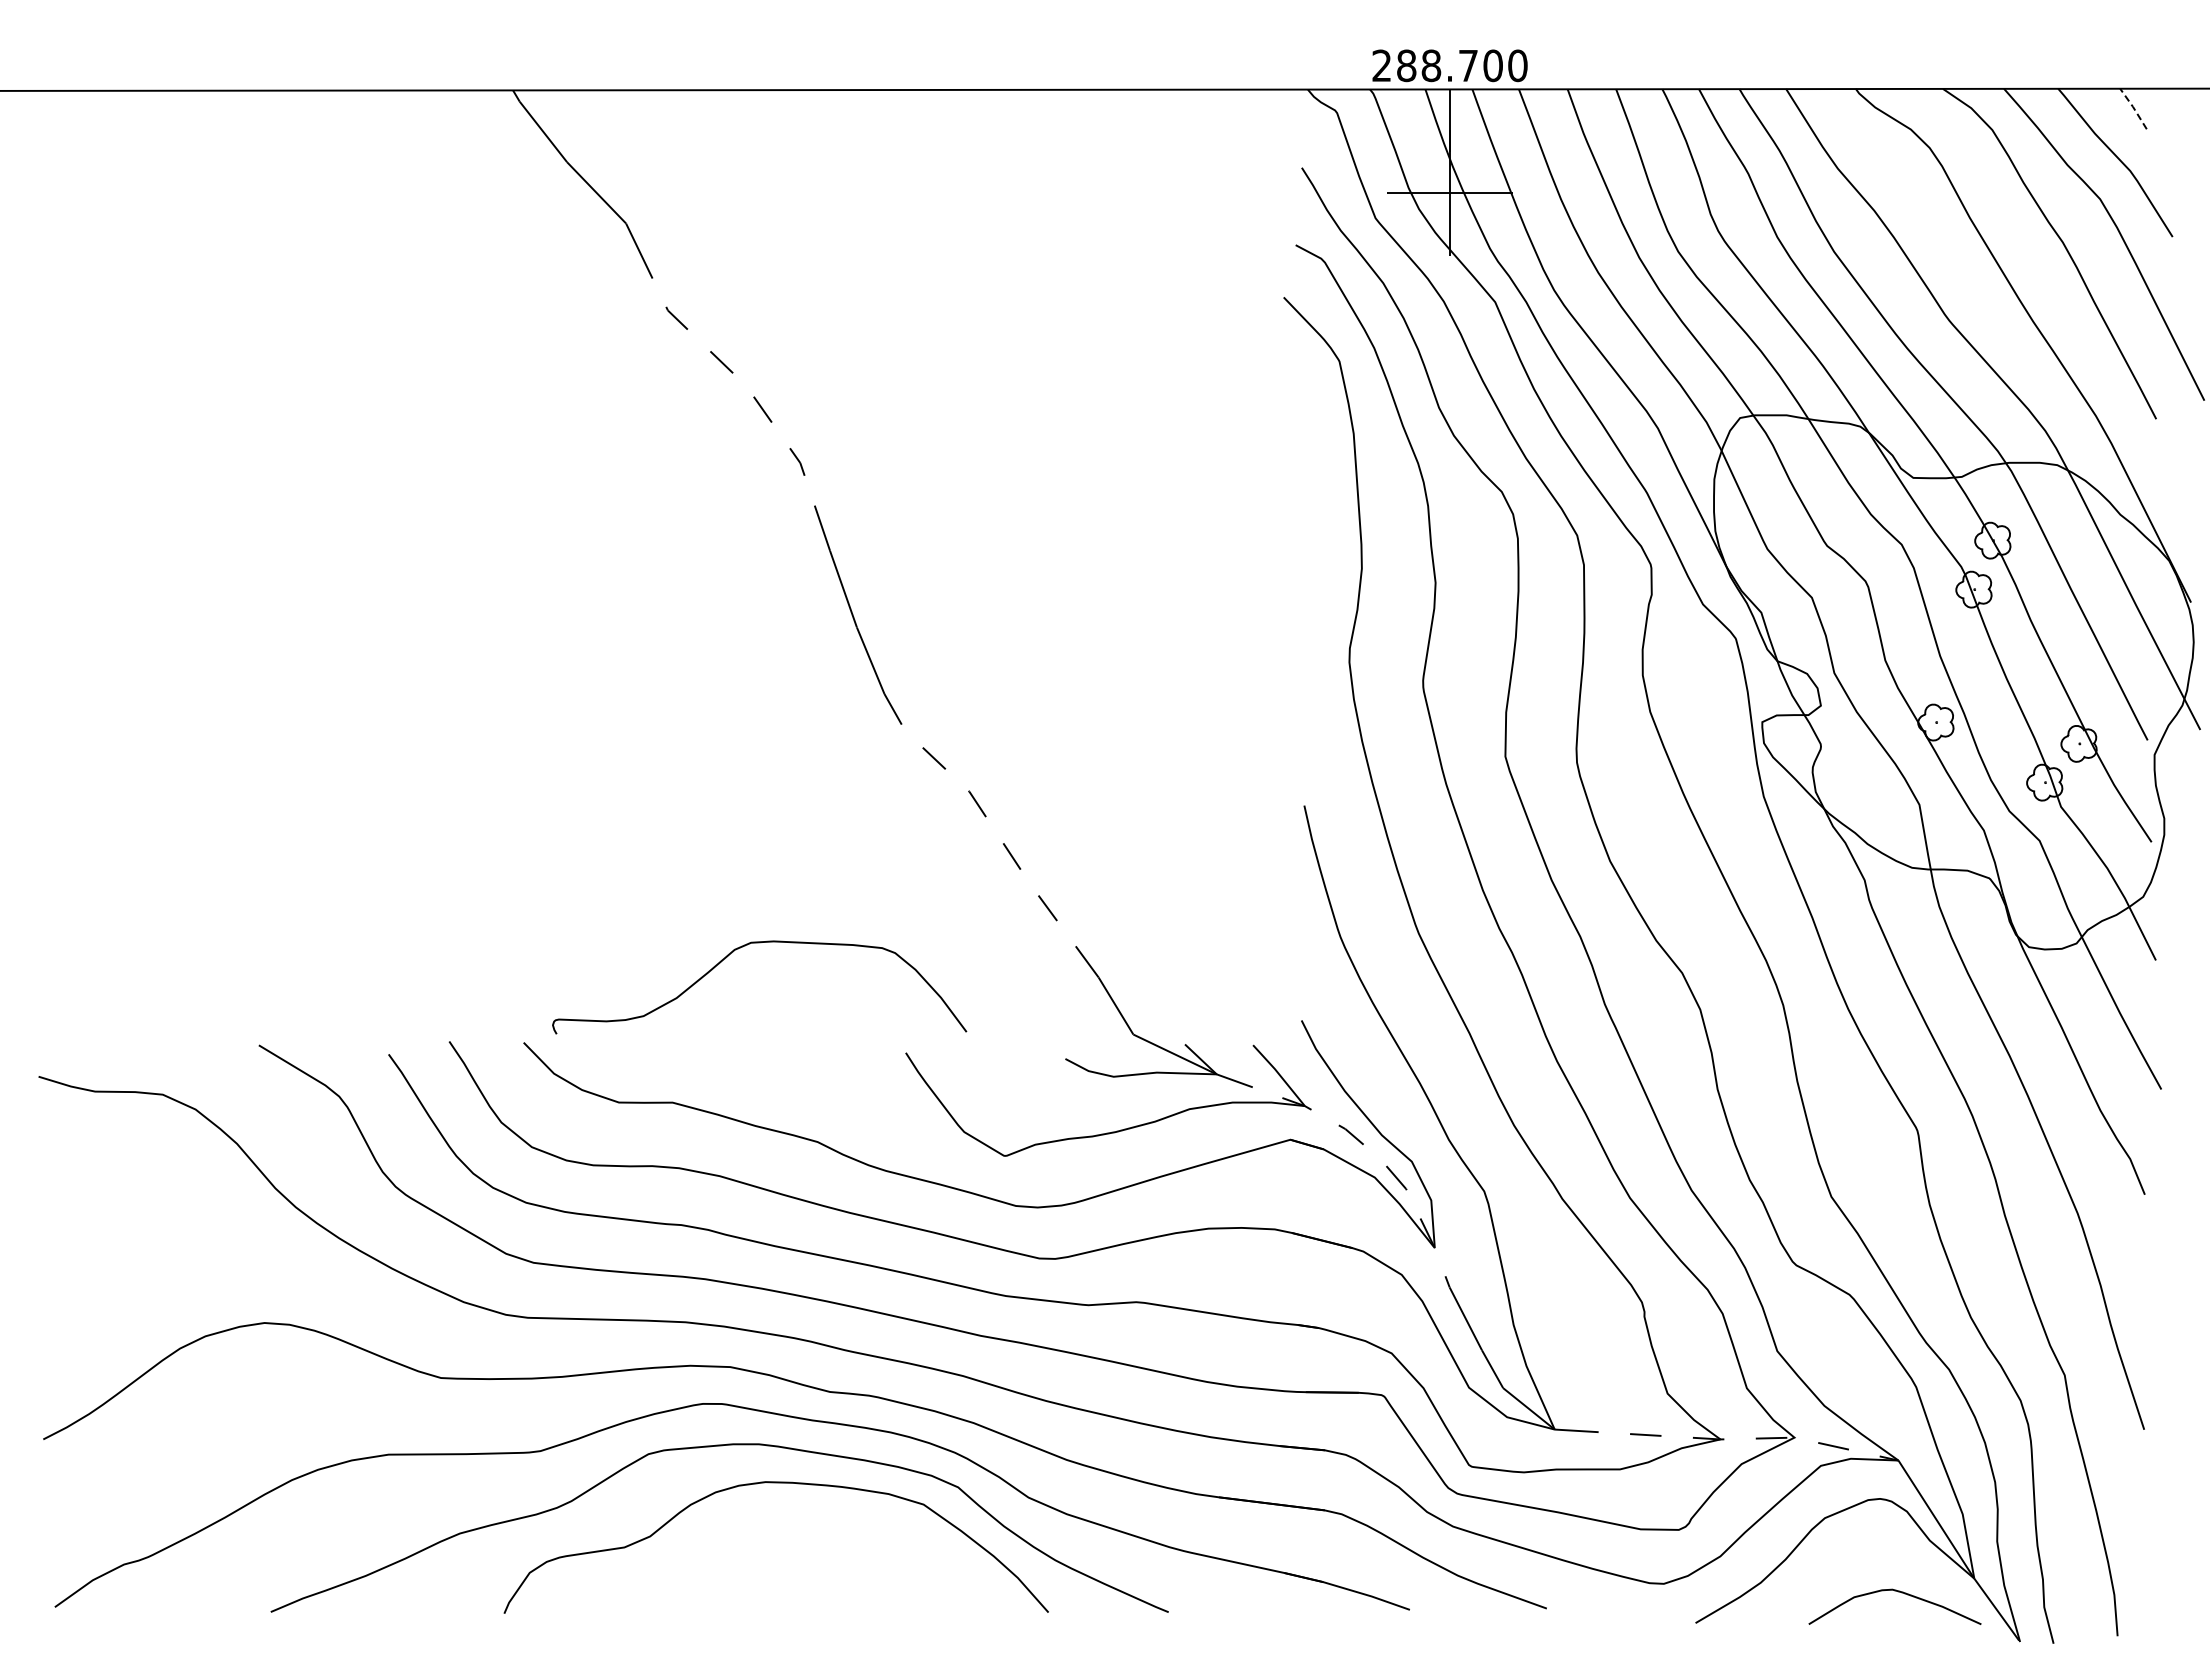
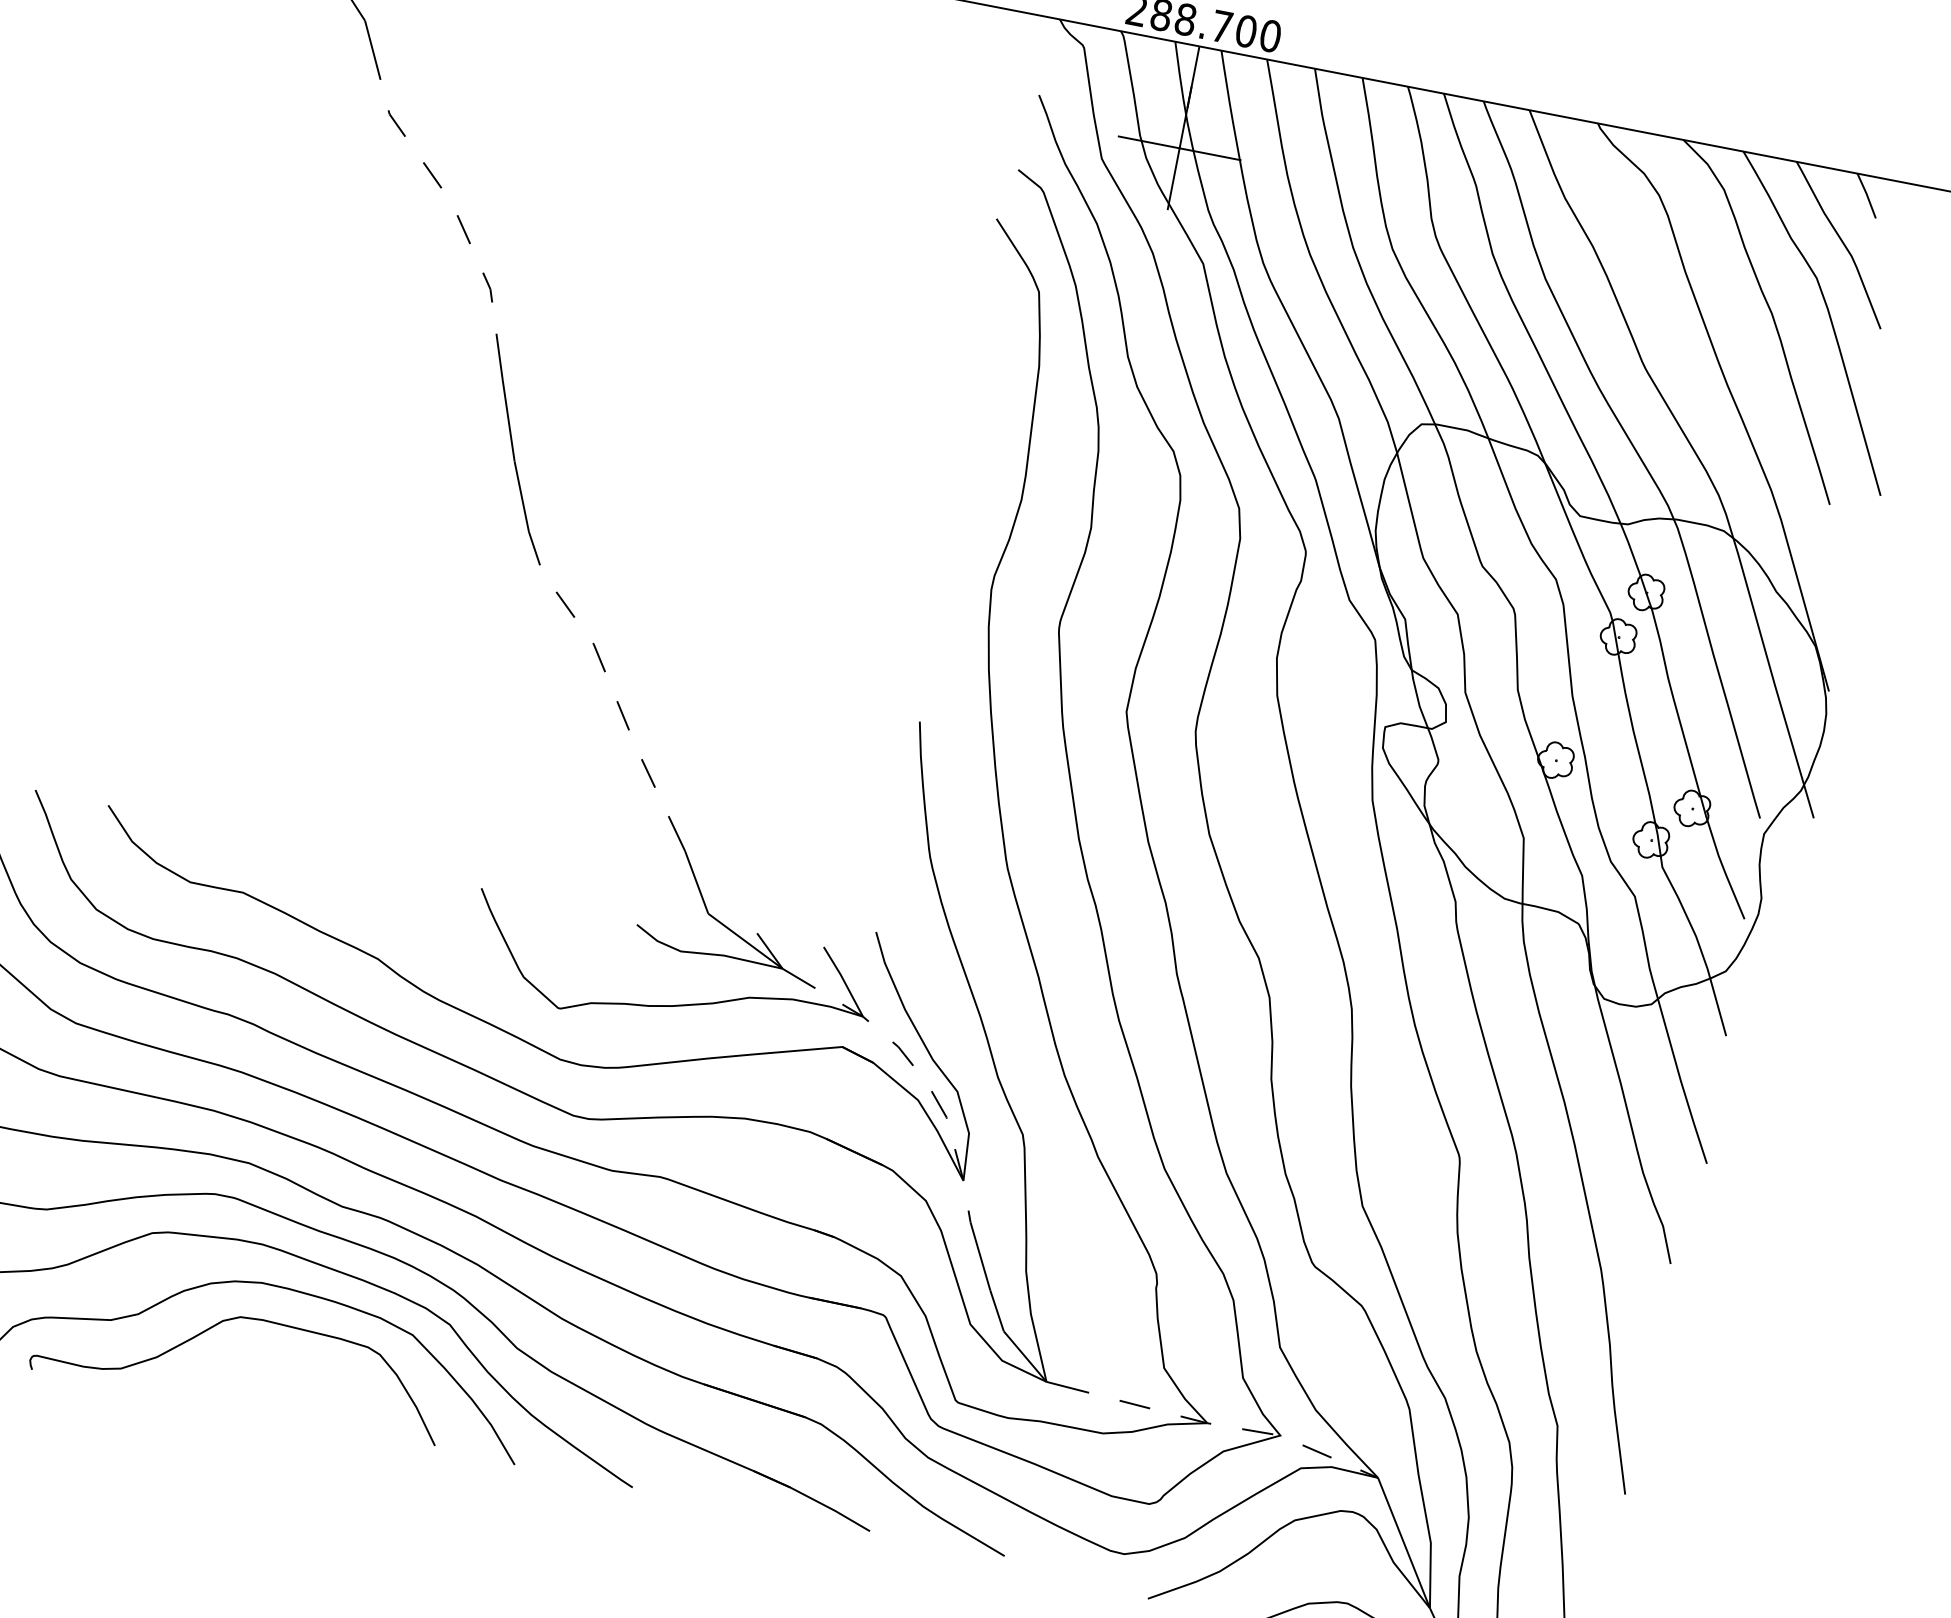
line: (2133, 107) -> (1866, 194), dashed -> solid
curve: (745, 946) -> (234, 1319), moved

